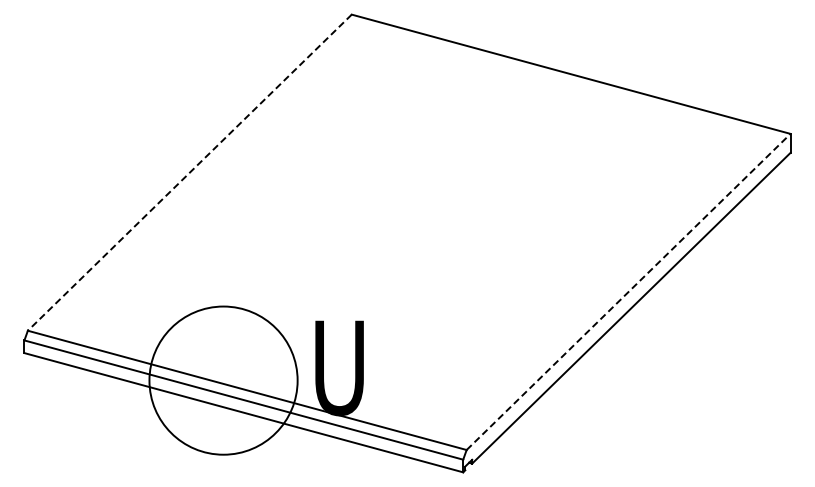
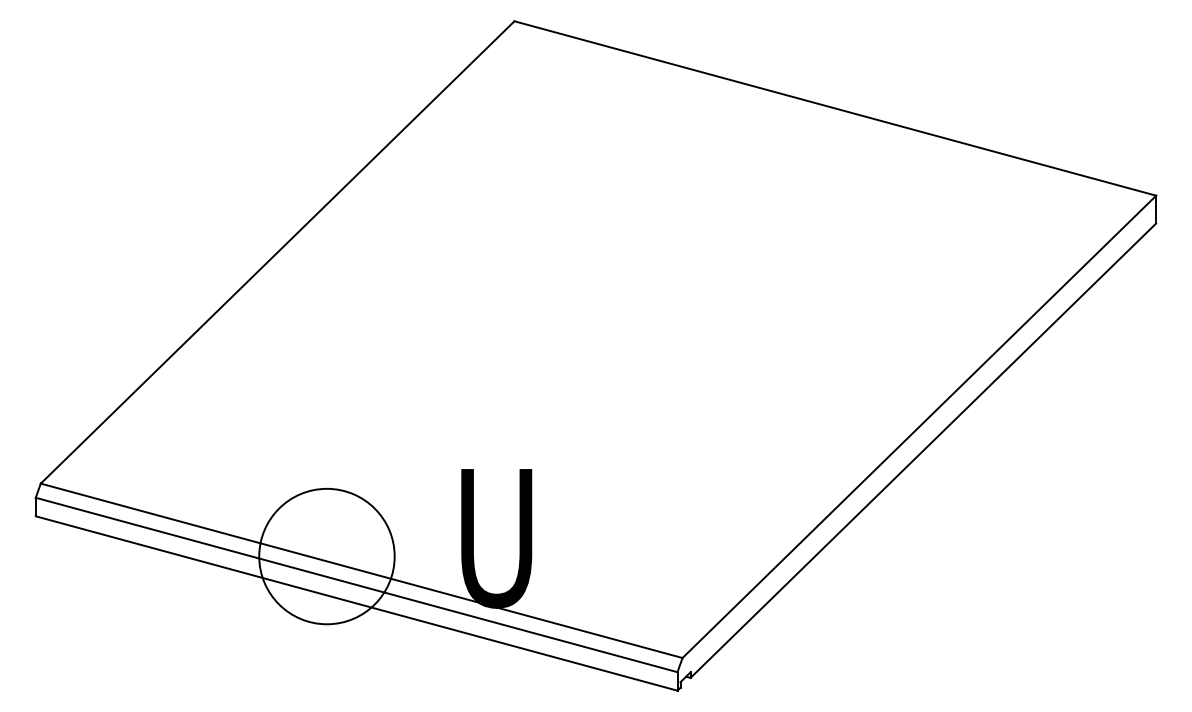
line: (189, 173) -> (277, 253), dashed -> solid
line: (628, 291) -> (919, 426), dashed -> solid
circle: (223, 380) -> (326, 556), size x0.62

